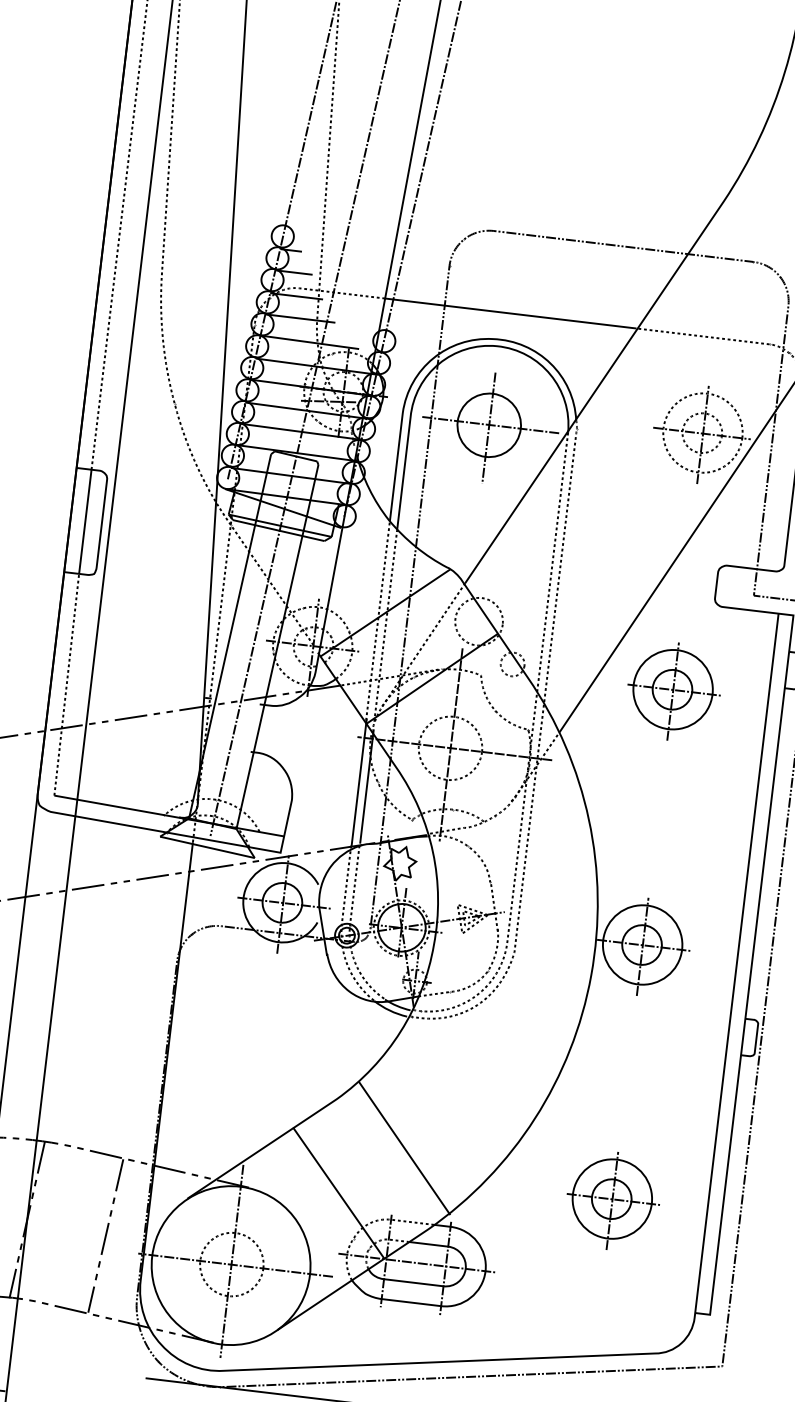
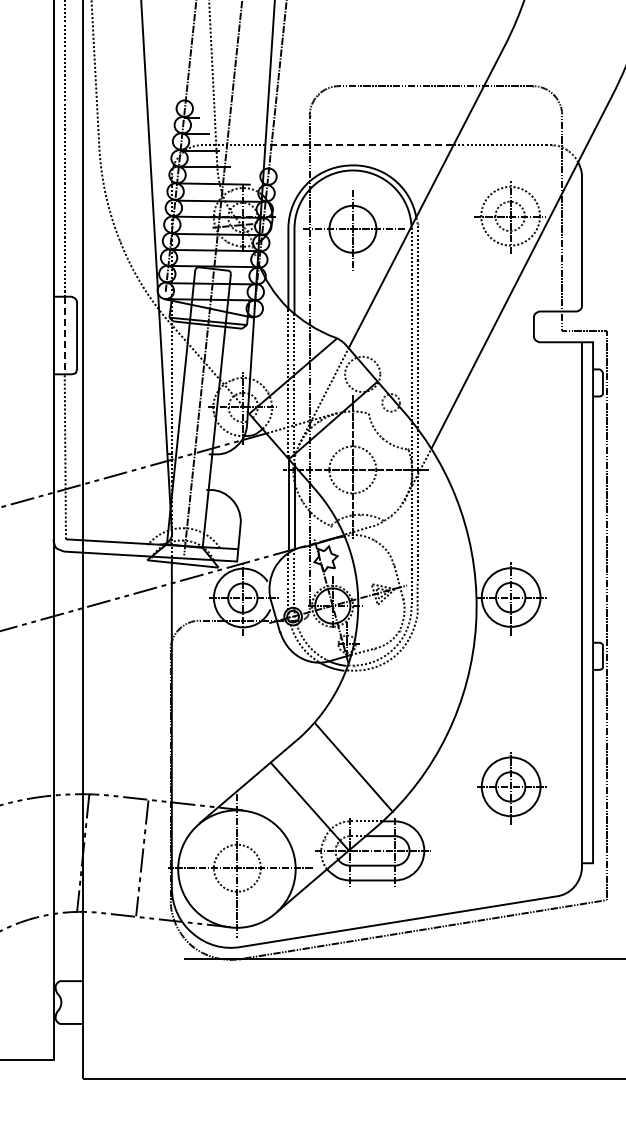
line: (511, 313) -> (359, 145), solid -> dashed
line: (85, 521) -> (64, 335), solid -> dashed
part: (673, 691) -> (511, 408), removed

